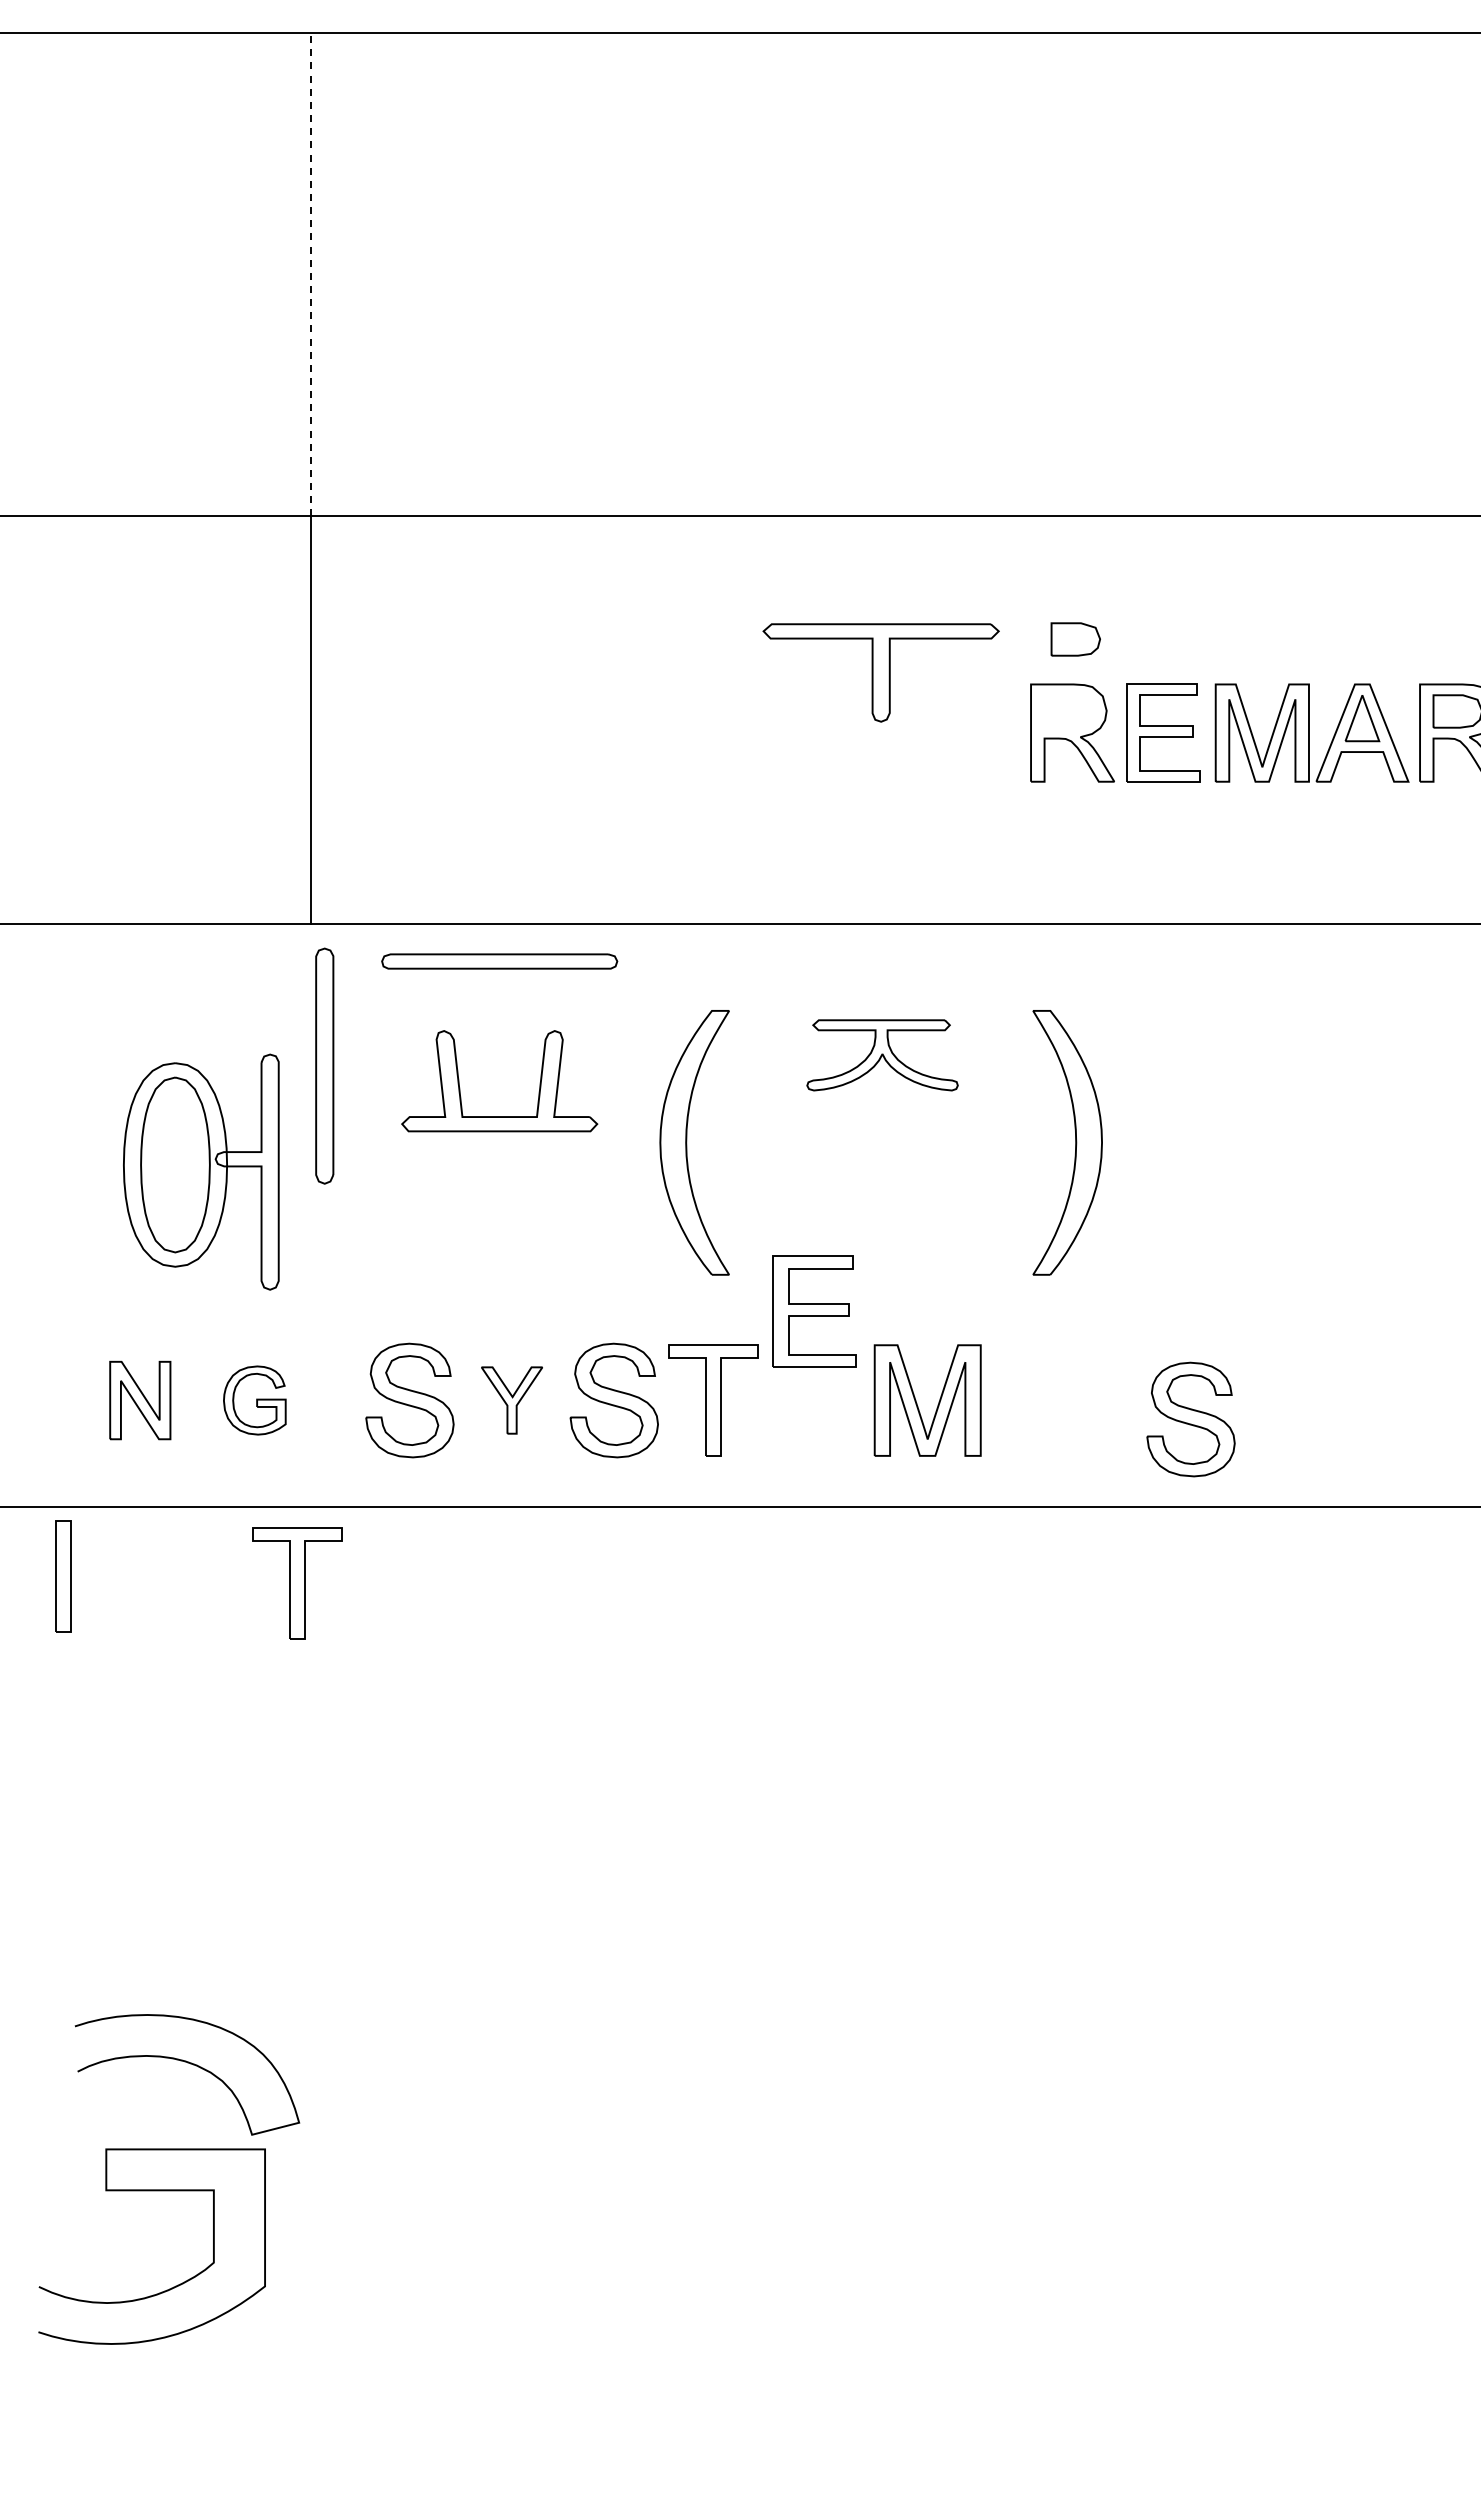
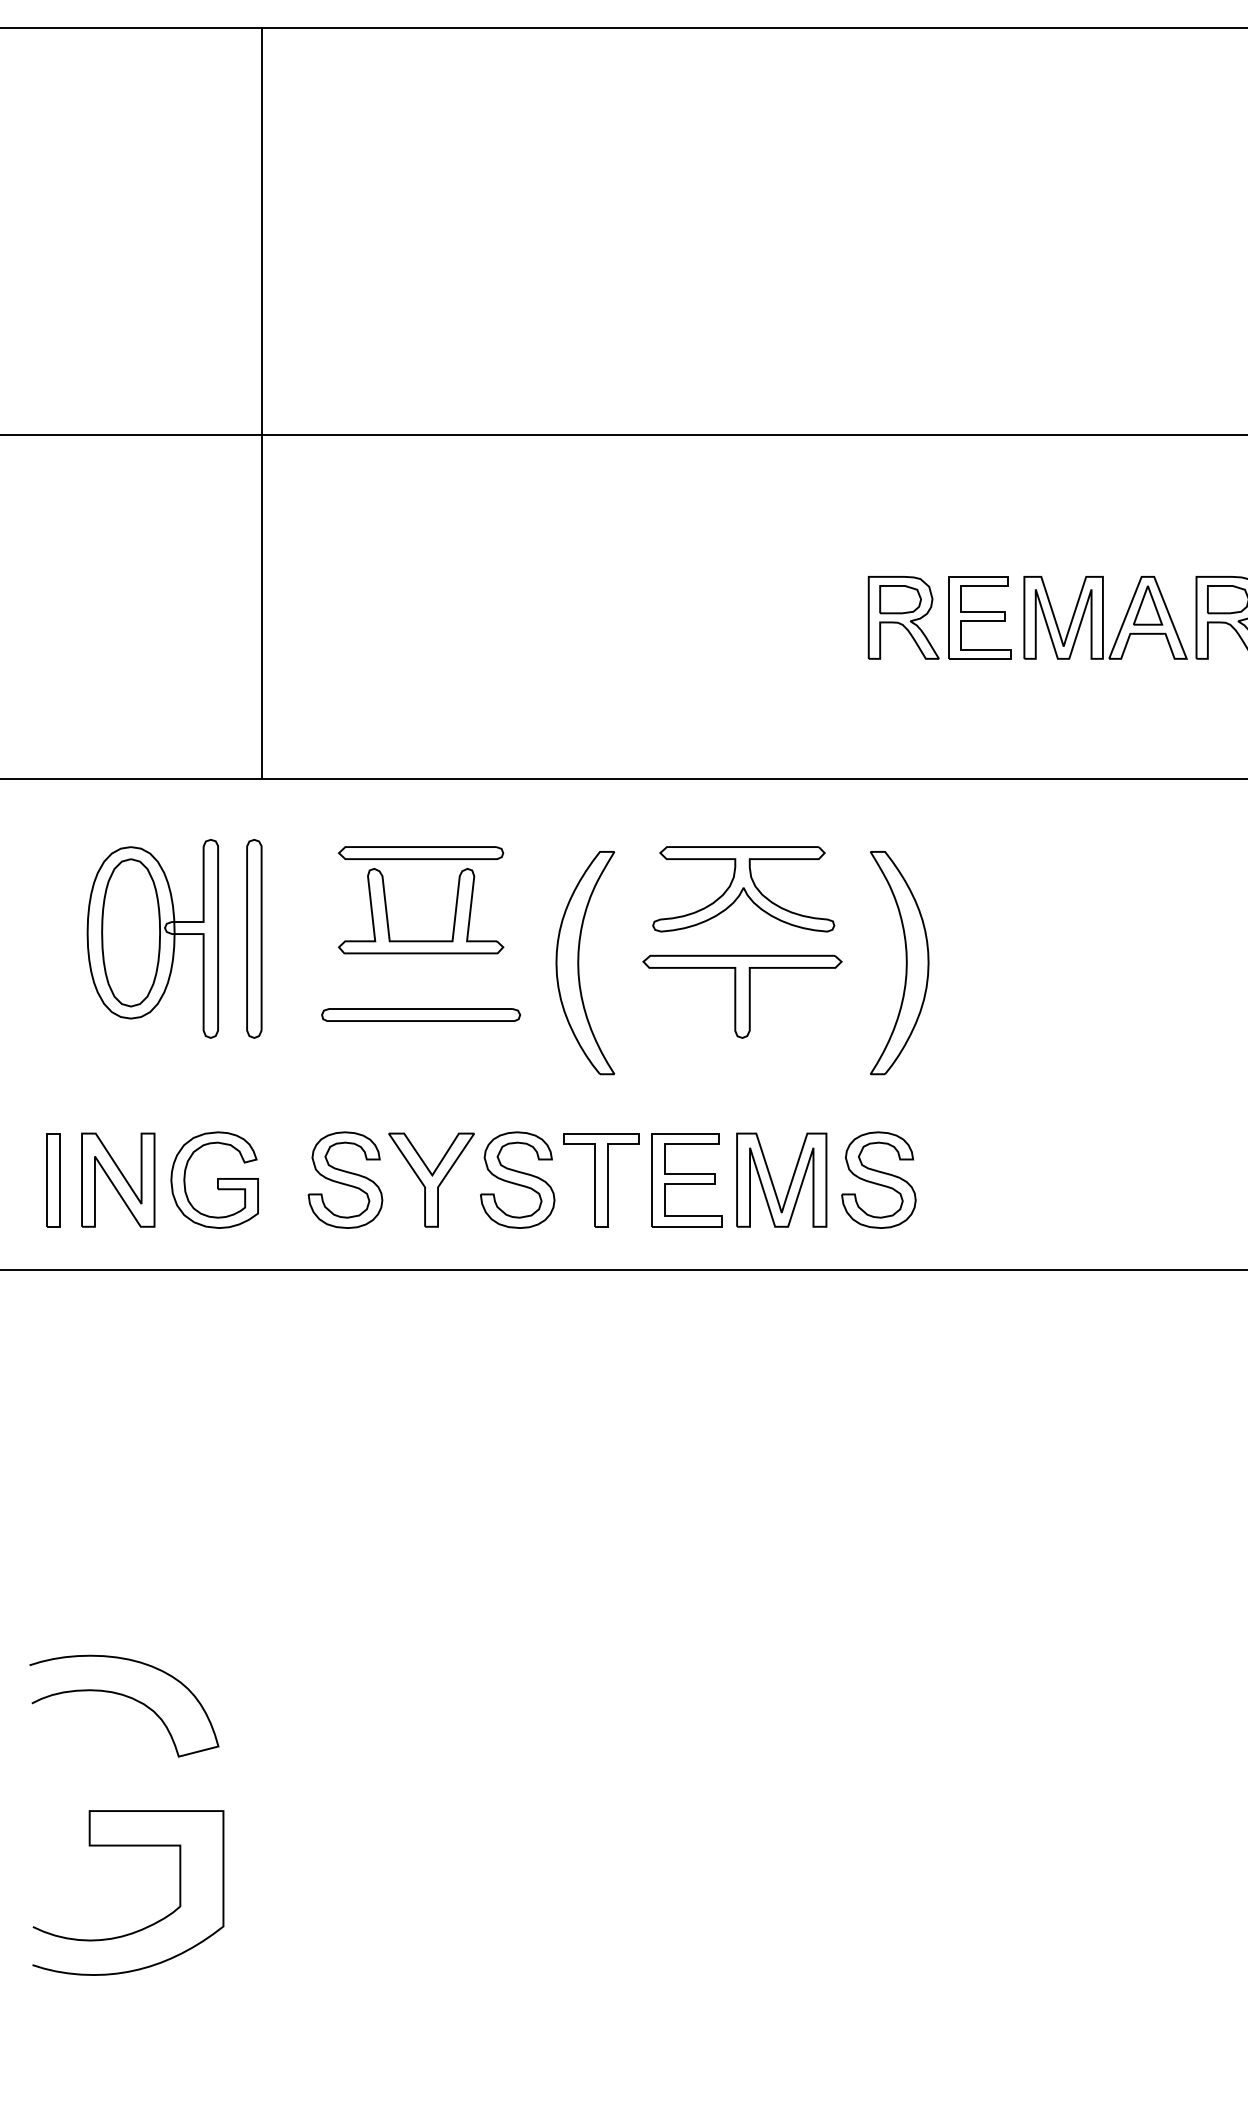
line: (311, 274) -> (262, 231), dashed -> solid
part: (1075, 639) -> (900, 599), moved
part: (880, 672) -> (741, 996), moved
part: (499, 961) -> (420, 1015), moved
part: (499, 1012) -> (420, 853), added
part: (882, 1055) -> (743, 889), size x1.43
part: (324, 1065) -> (254, 938), moved
part: (201, 1171) -> (153, 938), moved
part: (814, 1311) -> (686, 1180), moved
part: (140, 1400) -> (118, 1180), size x1.43
part: (254, 1400) -> (214, 1180), size x1.67
part: (511, 1400) -> (431, 1180), size x1.67
part: (1190, 1419) -> (878, 1180), moved
part: (63, 1576) -> (53, 1180), moved
part: (297, 1583) -> (250, 1334), removed
curve: (190, 2064) -> (126, 1697), moved

